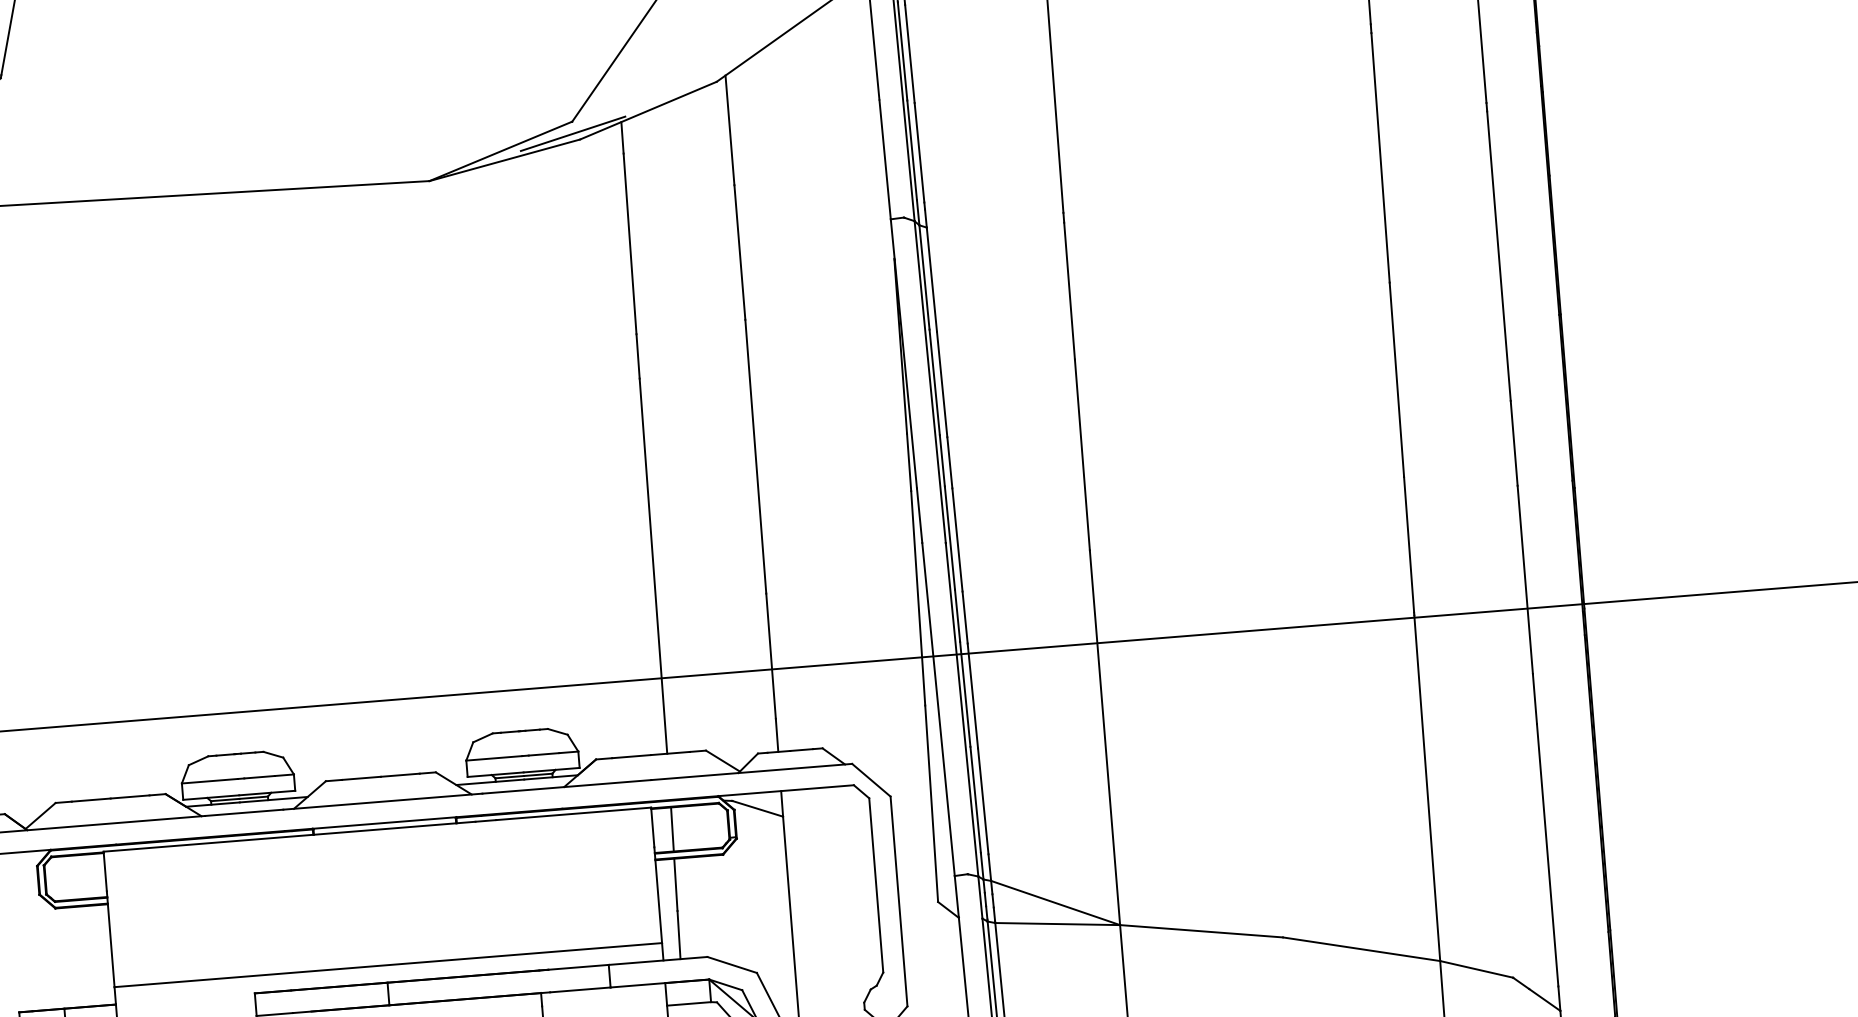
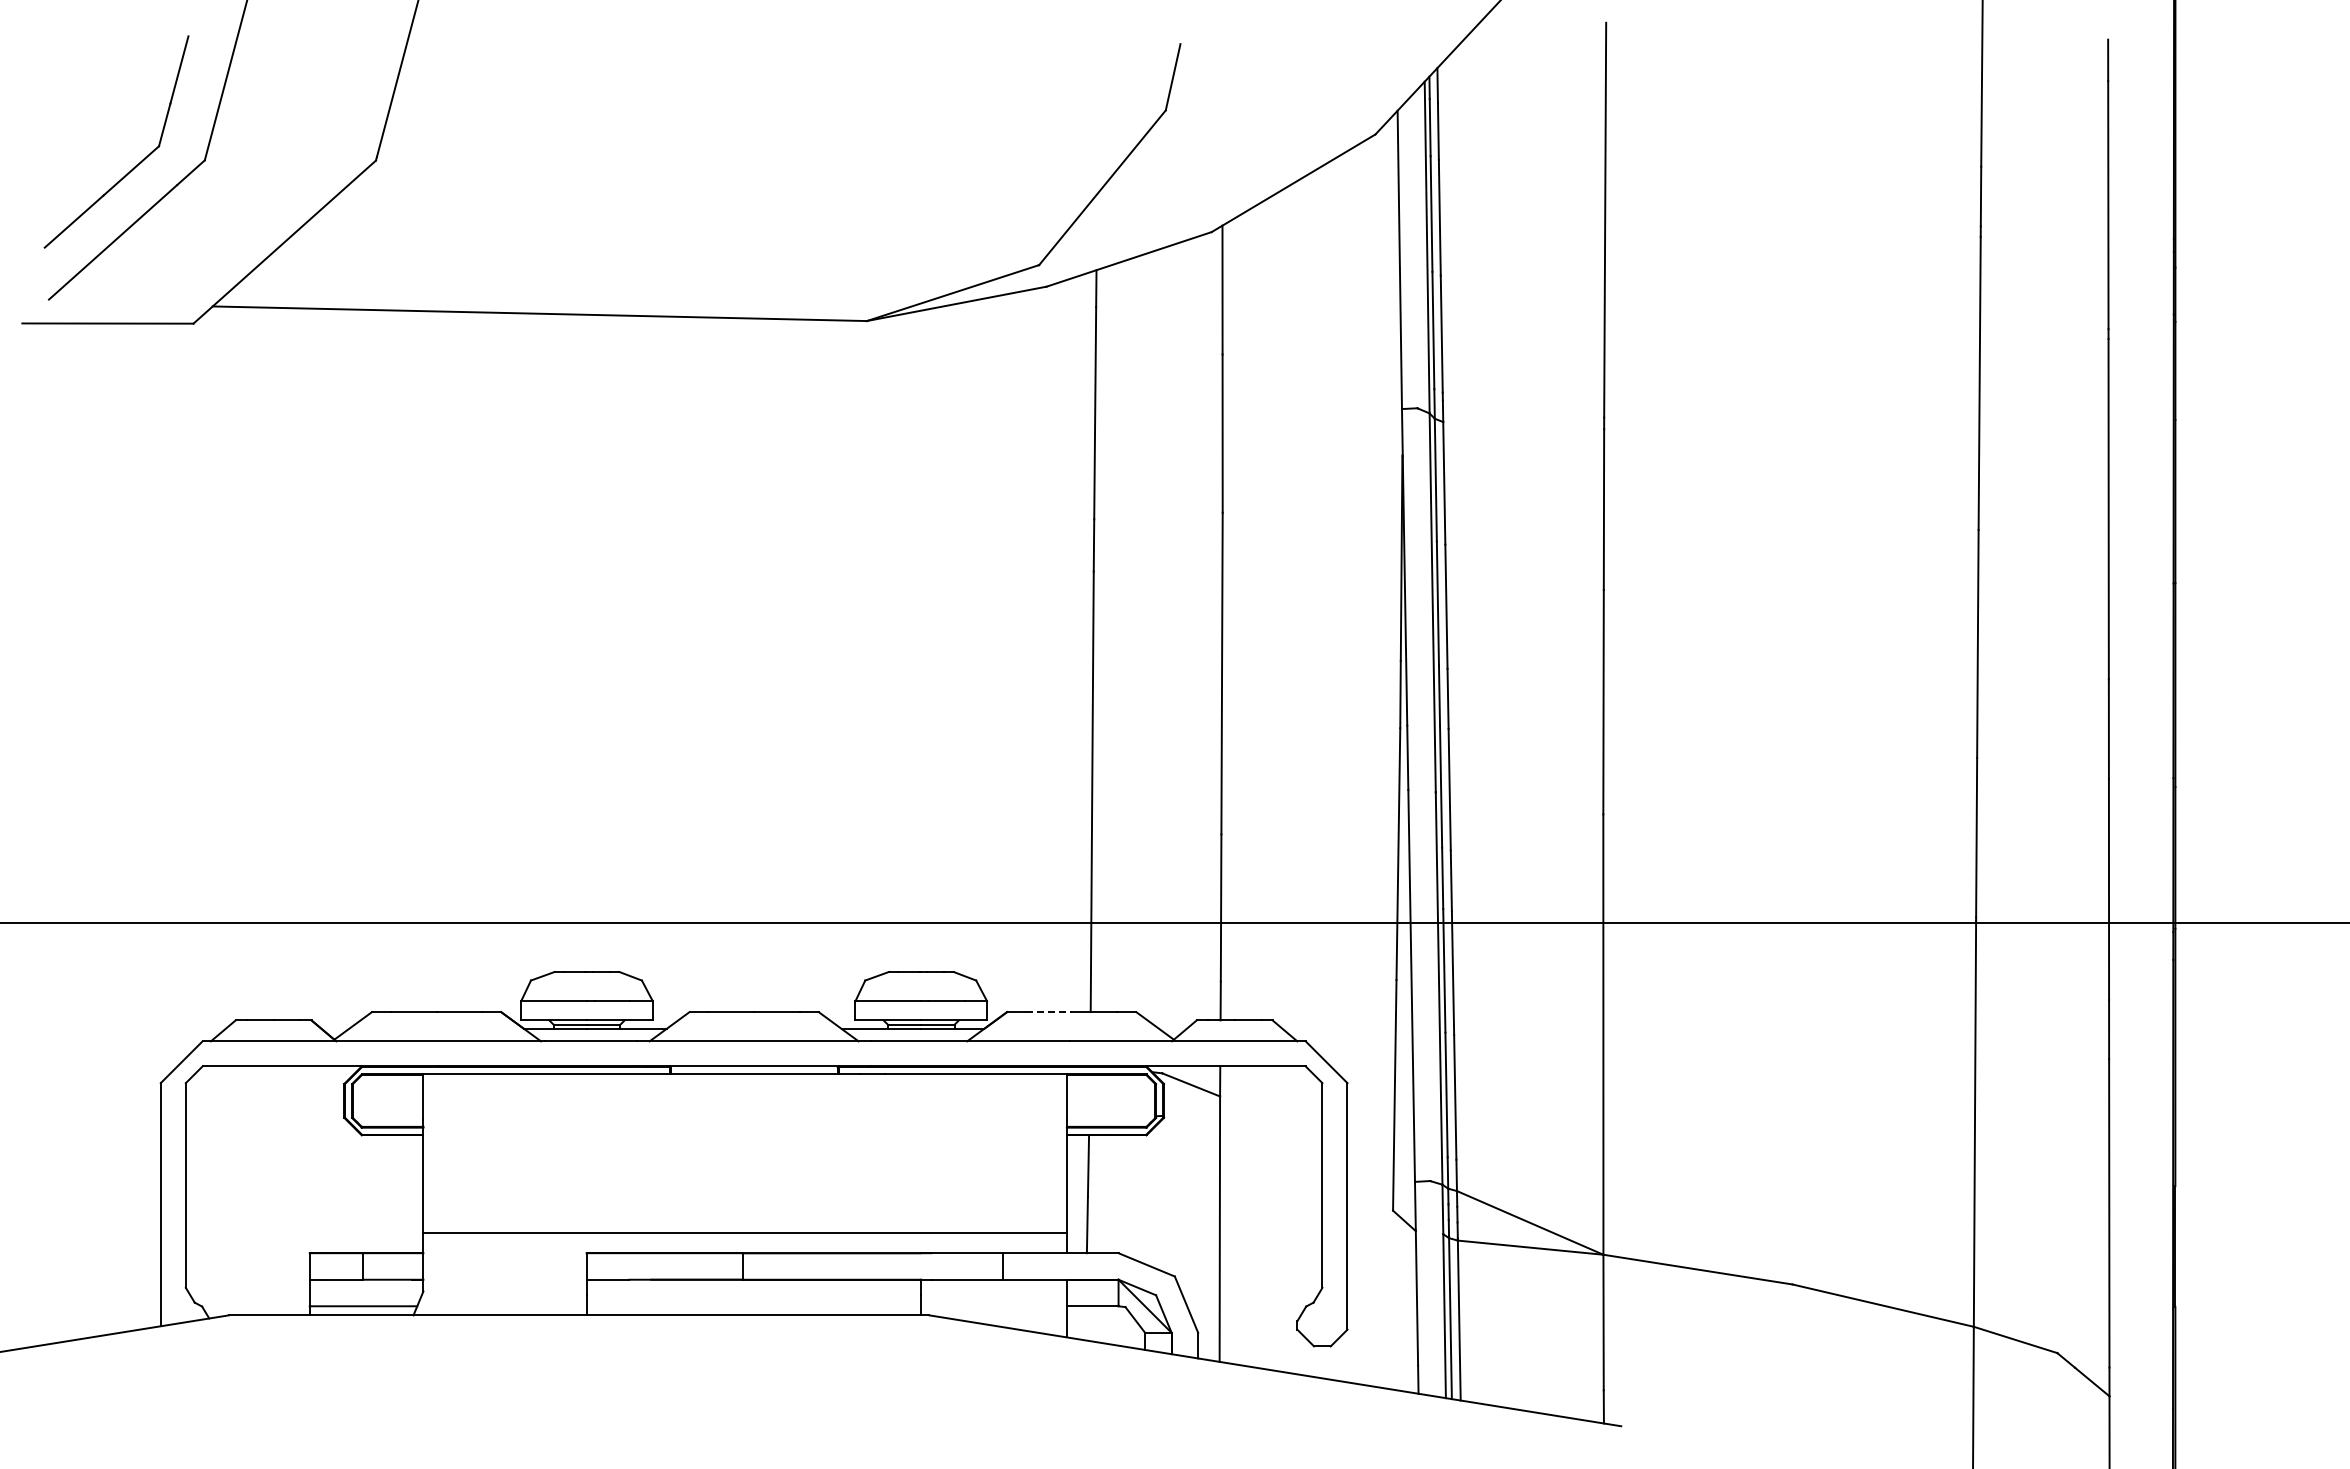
line: (572, 133) -> (1038, 279), removed
line: (631, 756) -> (1048, 1012), solid -> dashed
line: (672, 829) -> (1089, 1100), removed

